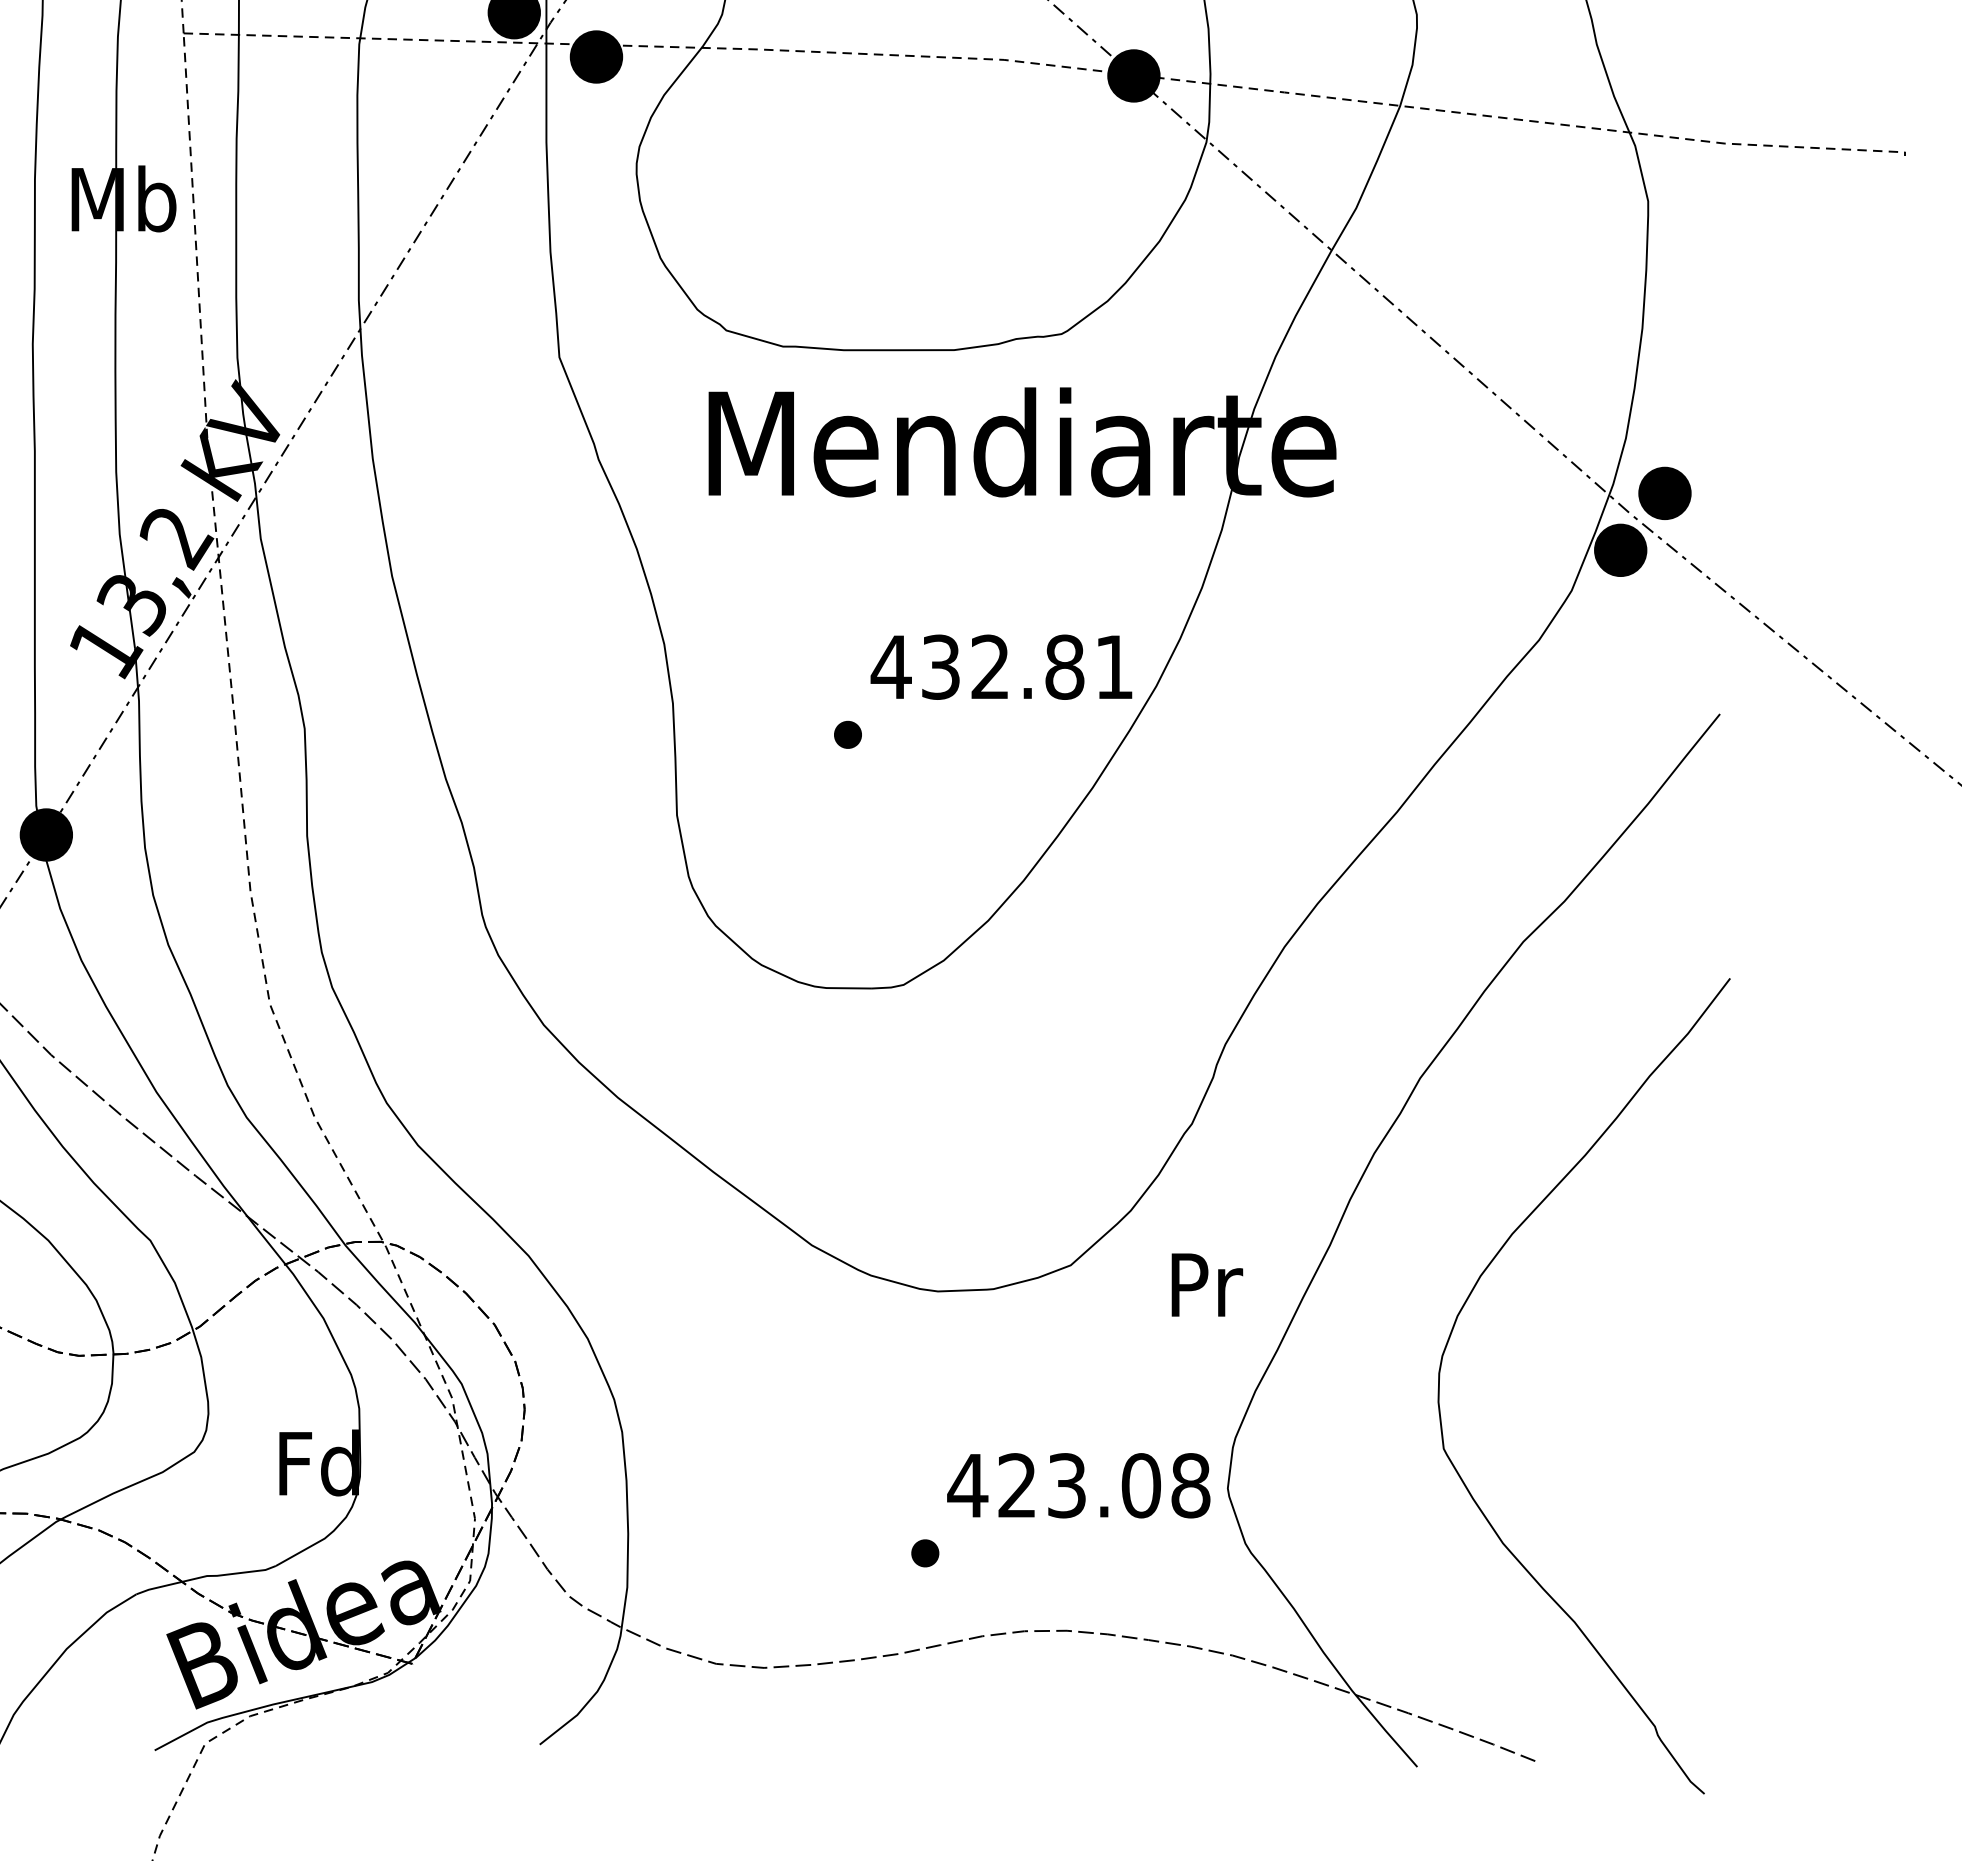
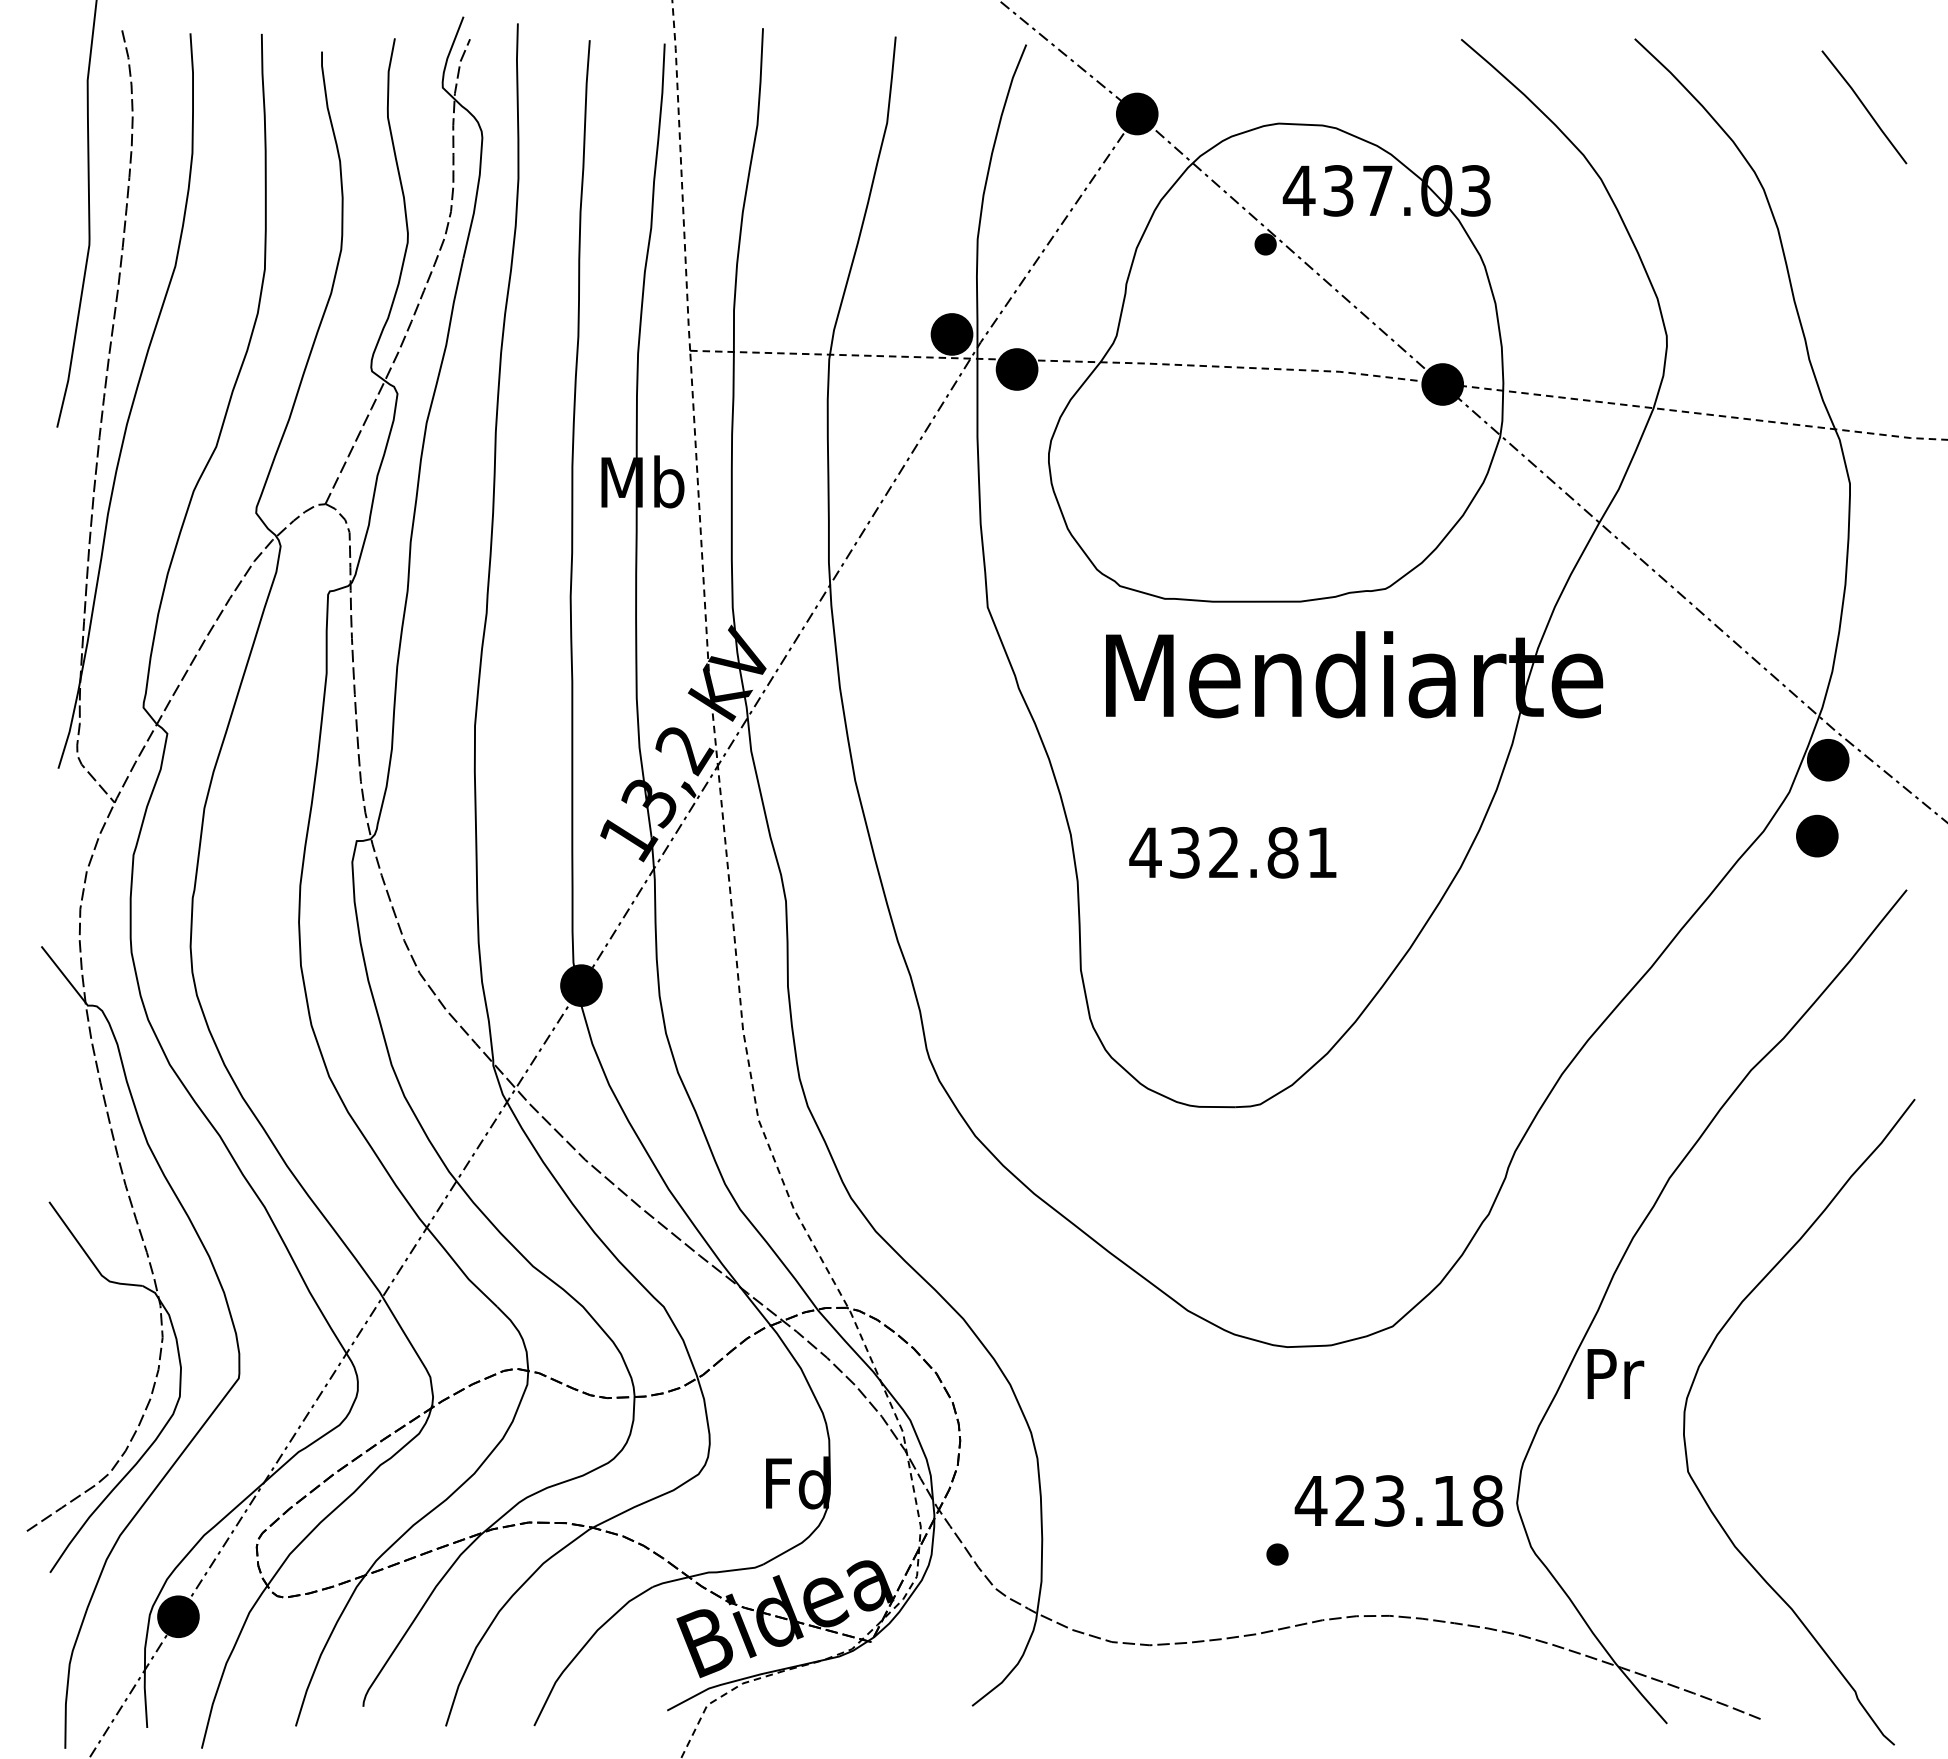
part: (1665, 492) -> (1817, 835), moved
text: (1001, 666) -> (1232, 852), moved
part: (848, 735) -> (1216, 906), removed
text: (1206, 1284) -> (1615, 1373), moved
text: (1141, 1485) -> (1448, 1500), 423.08 -> 423.18

